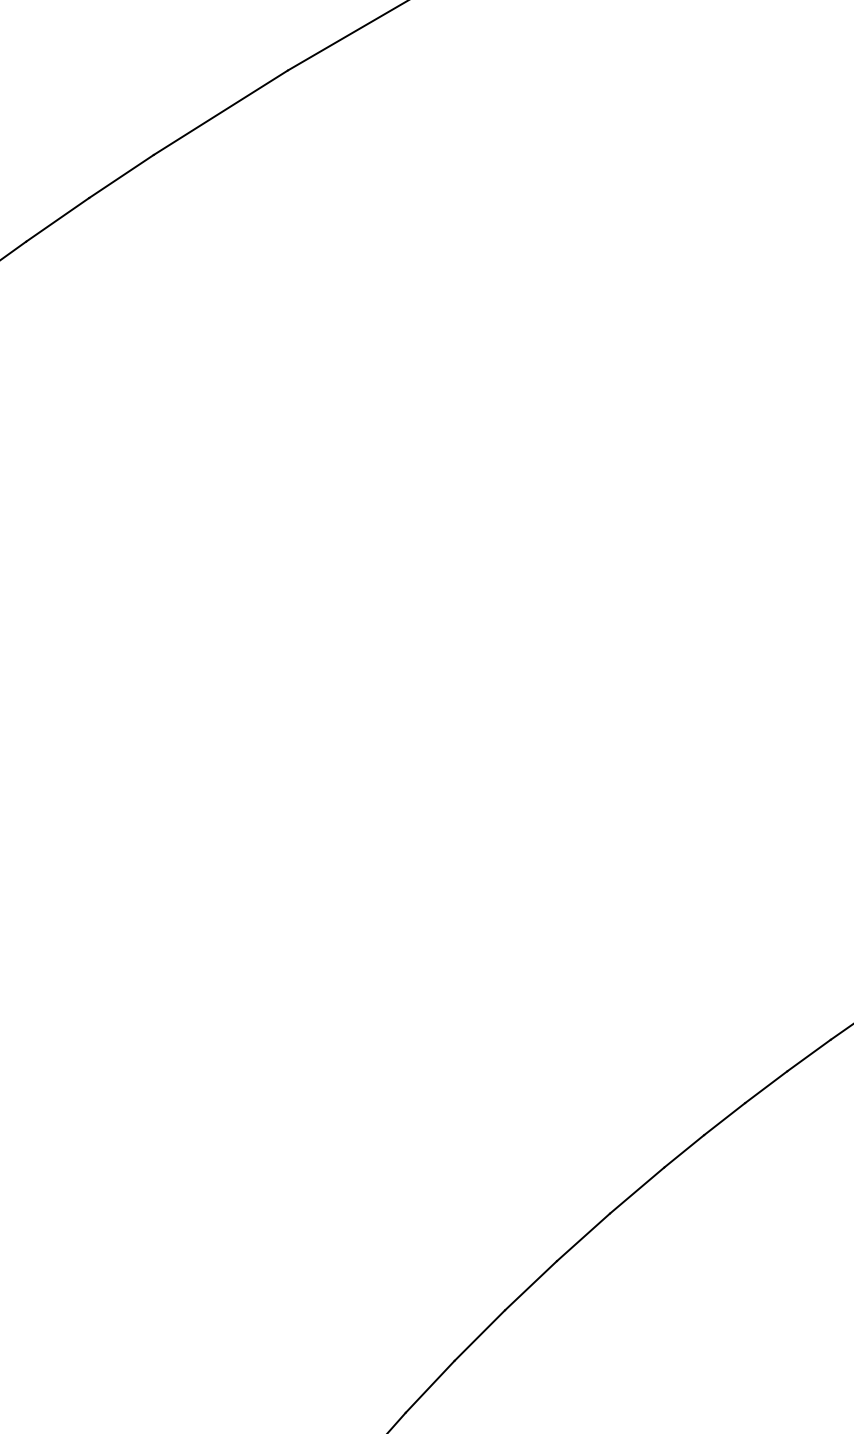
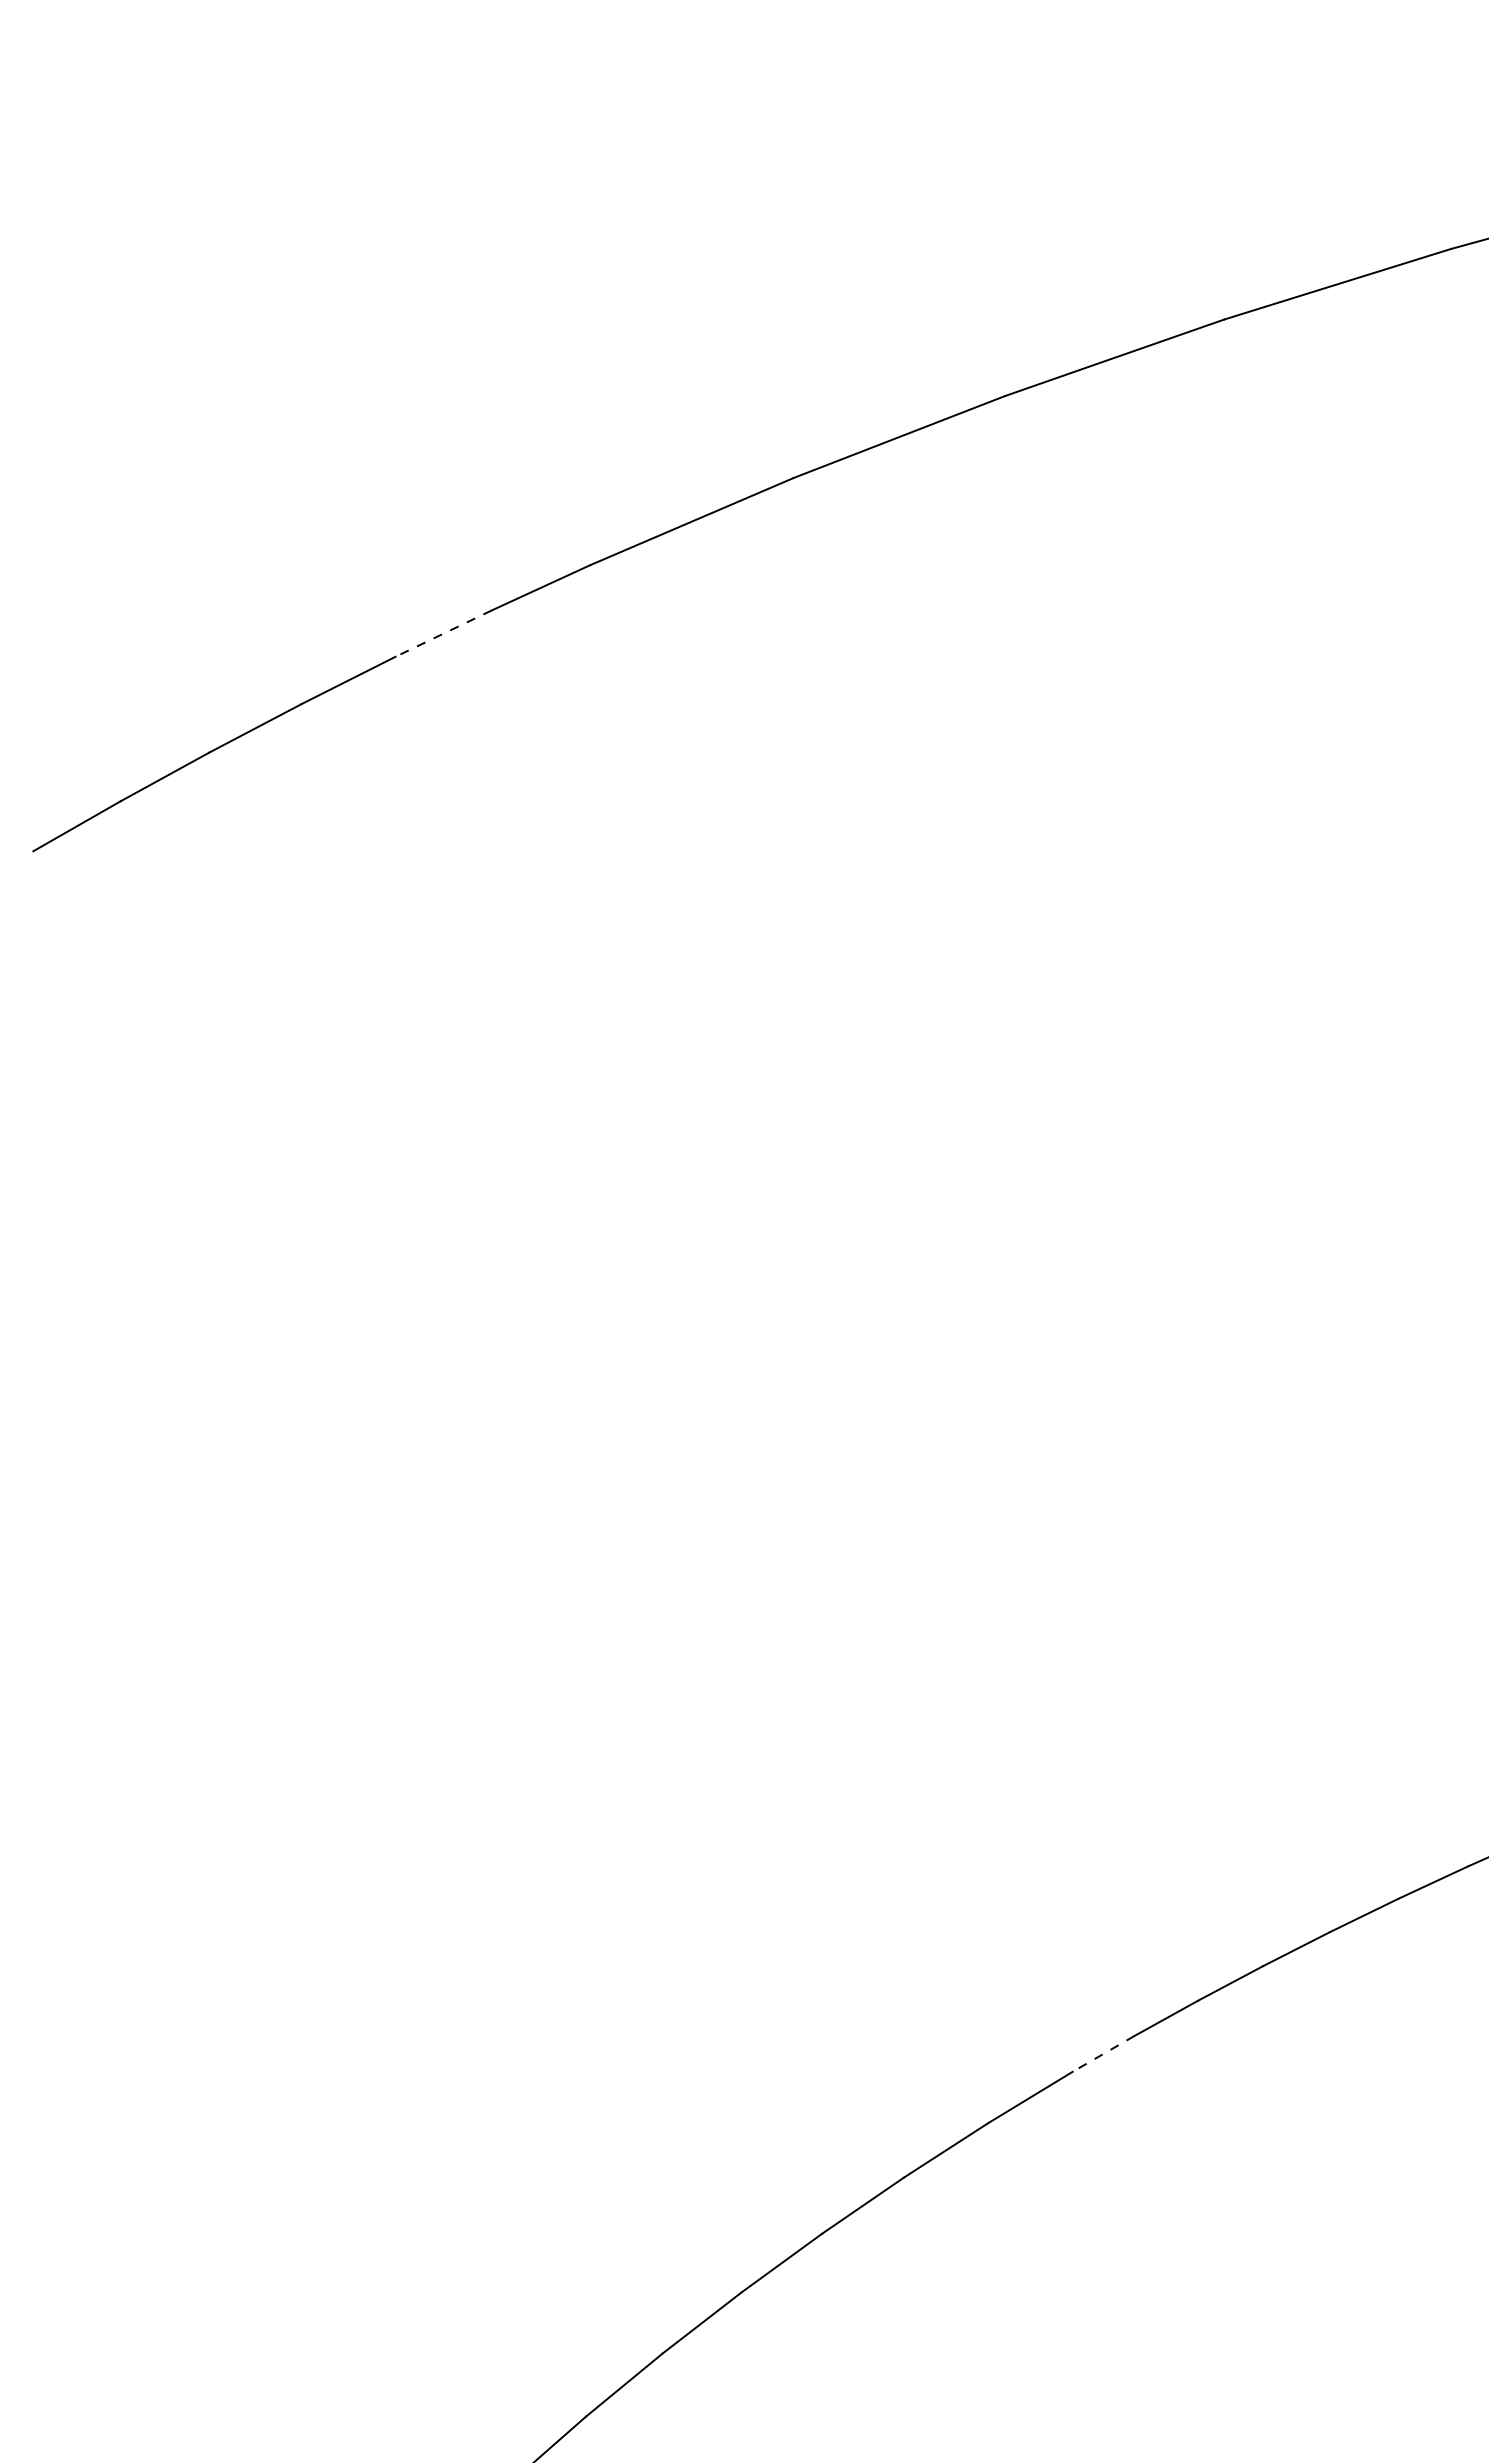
line: (57, 219) -> (443, 633), solid -> dashed
line: (684, 1151) -> (1103, 2053), solid -> dashed

